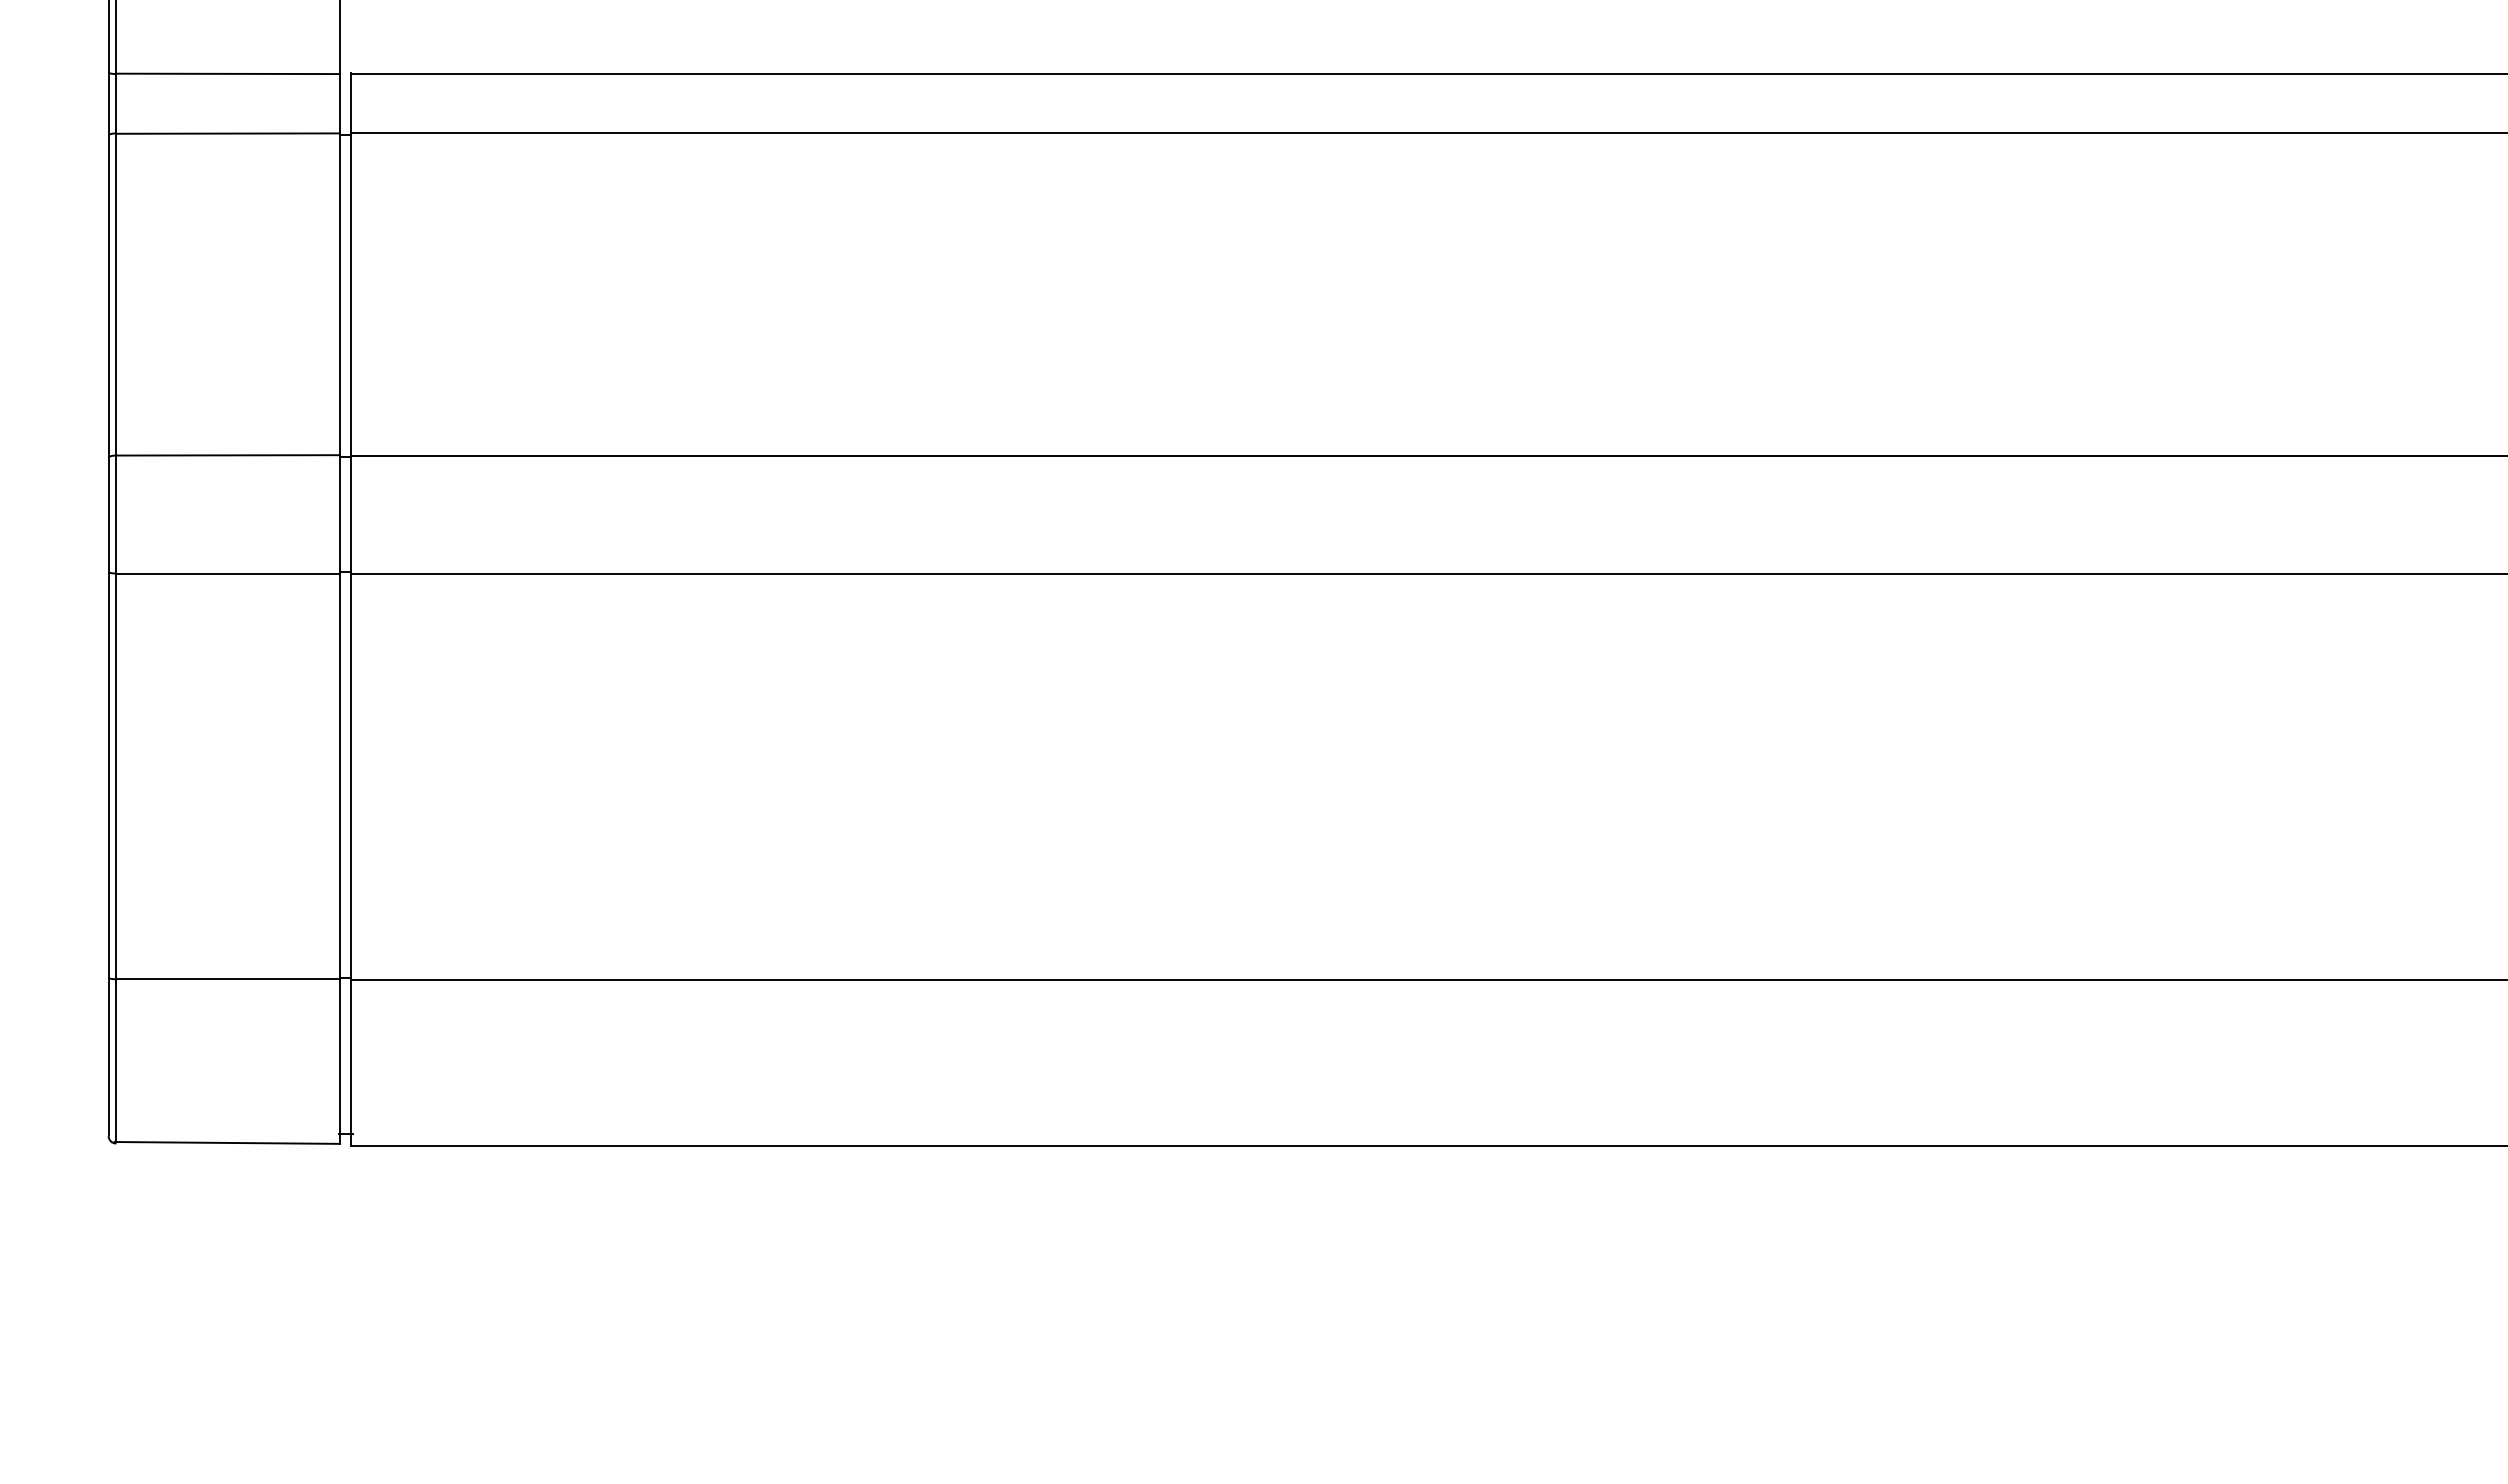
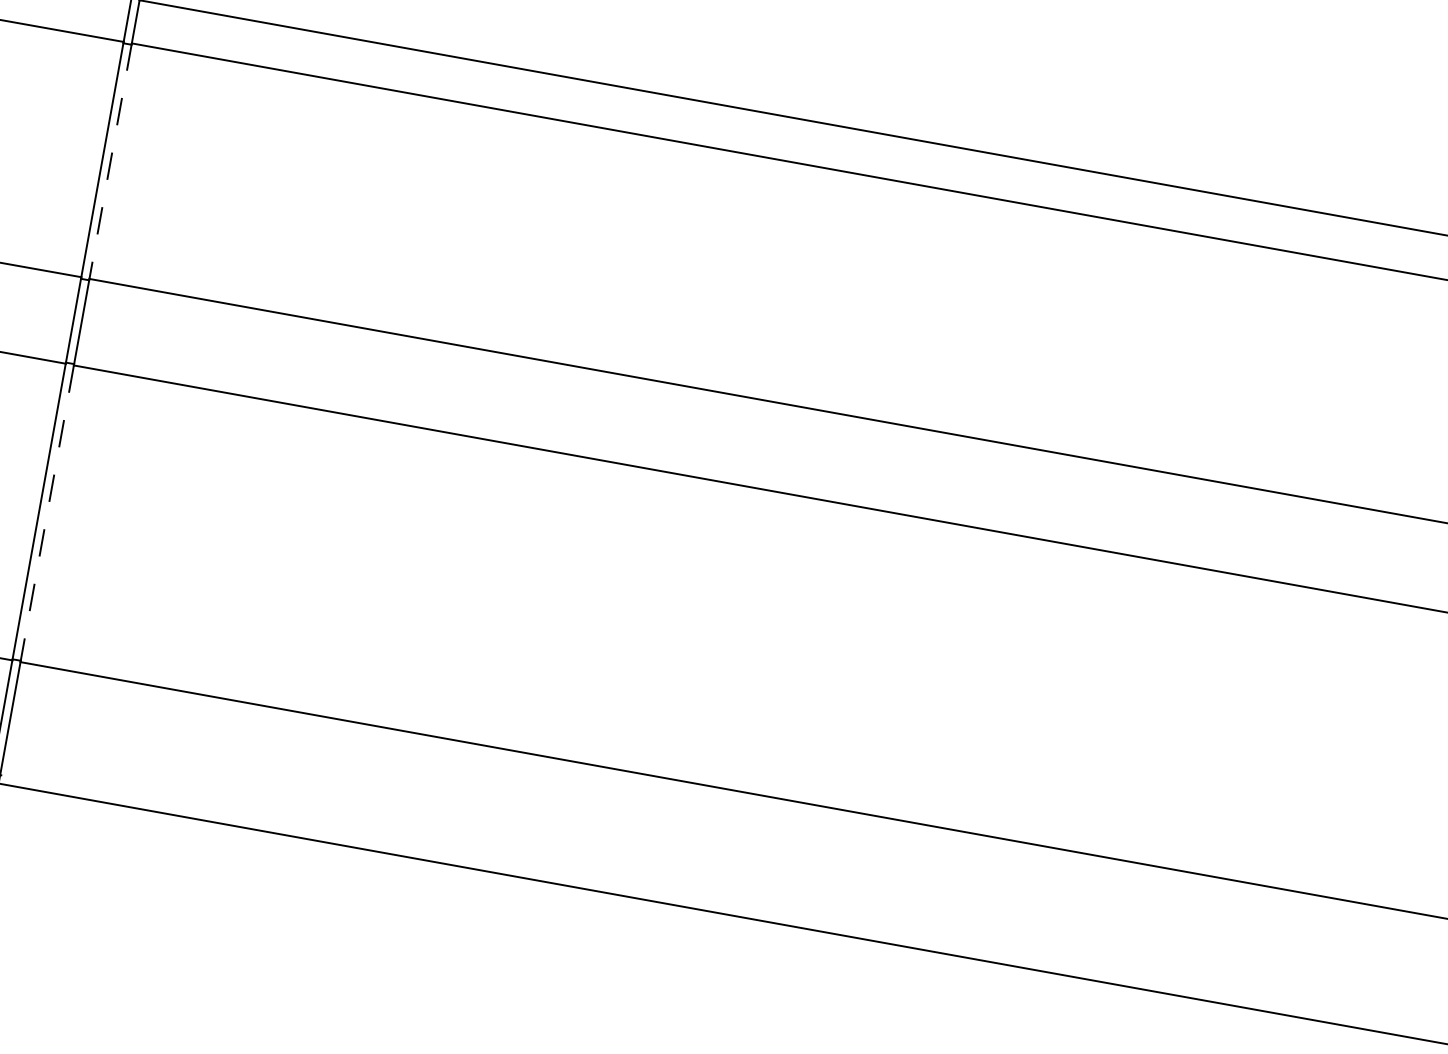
line: (351, 294) -> (110, 161), solid -> dashed
line: (351, 776) -> (47, 513), solid -> dashed

